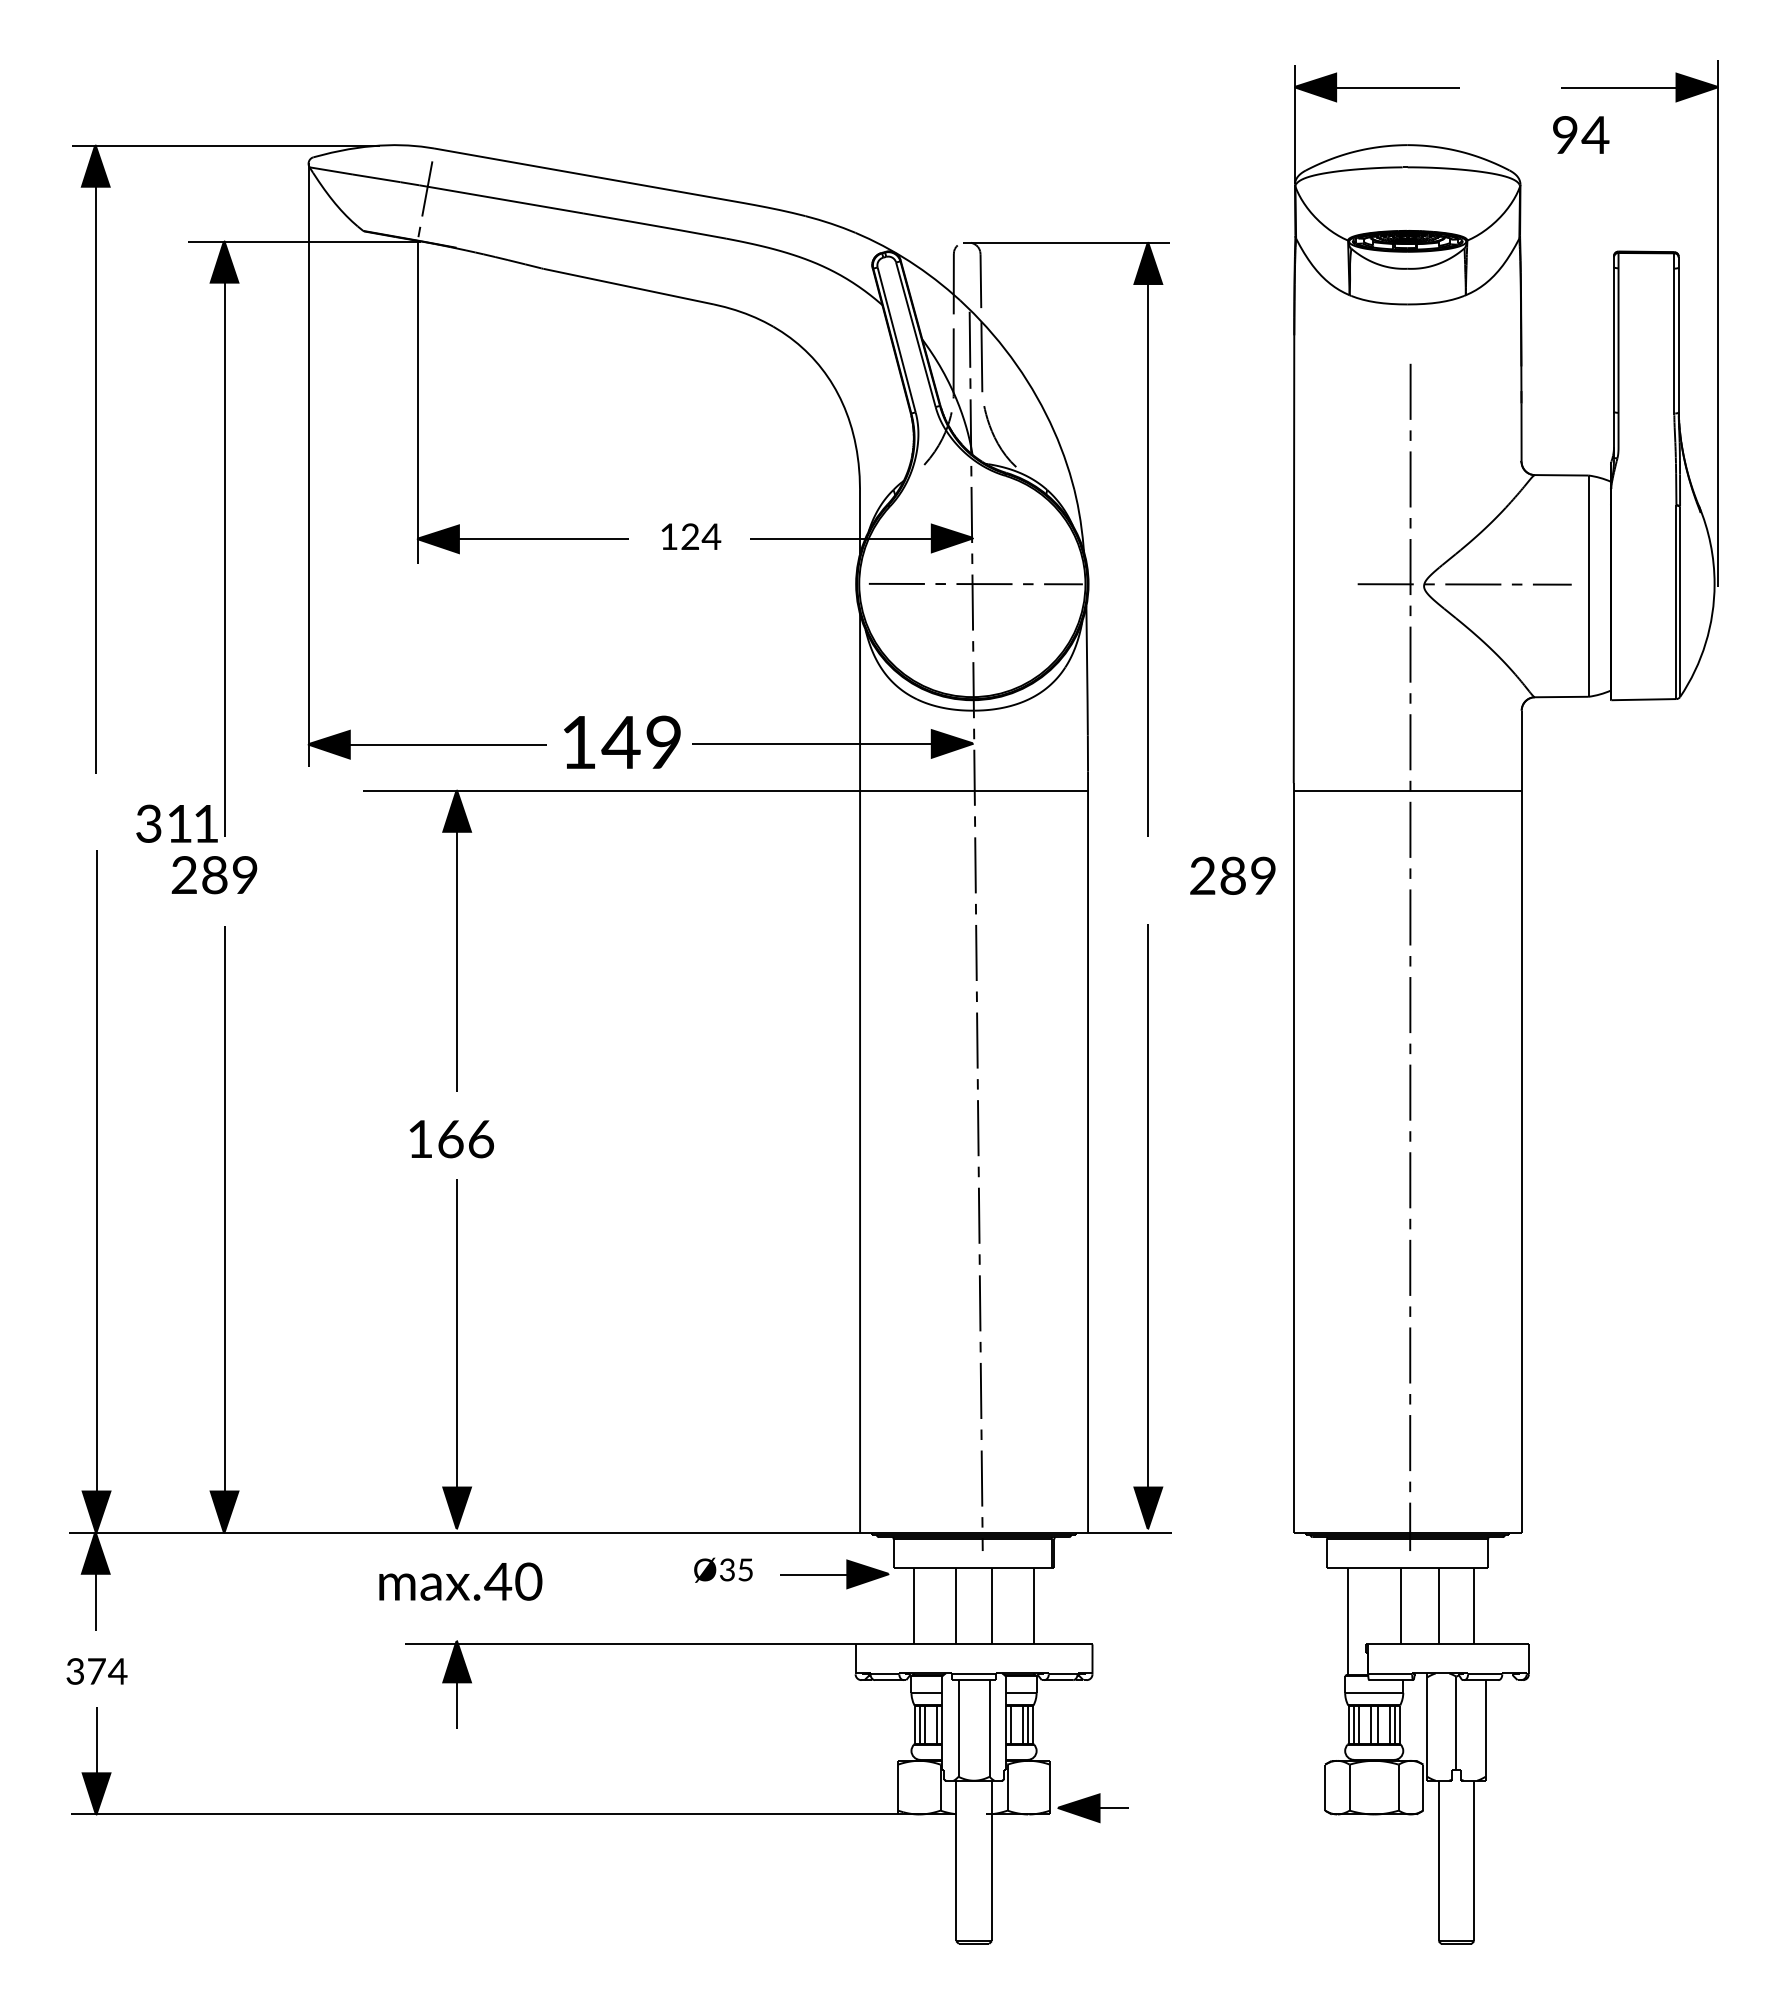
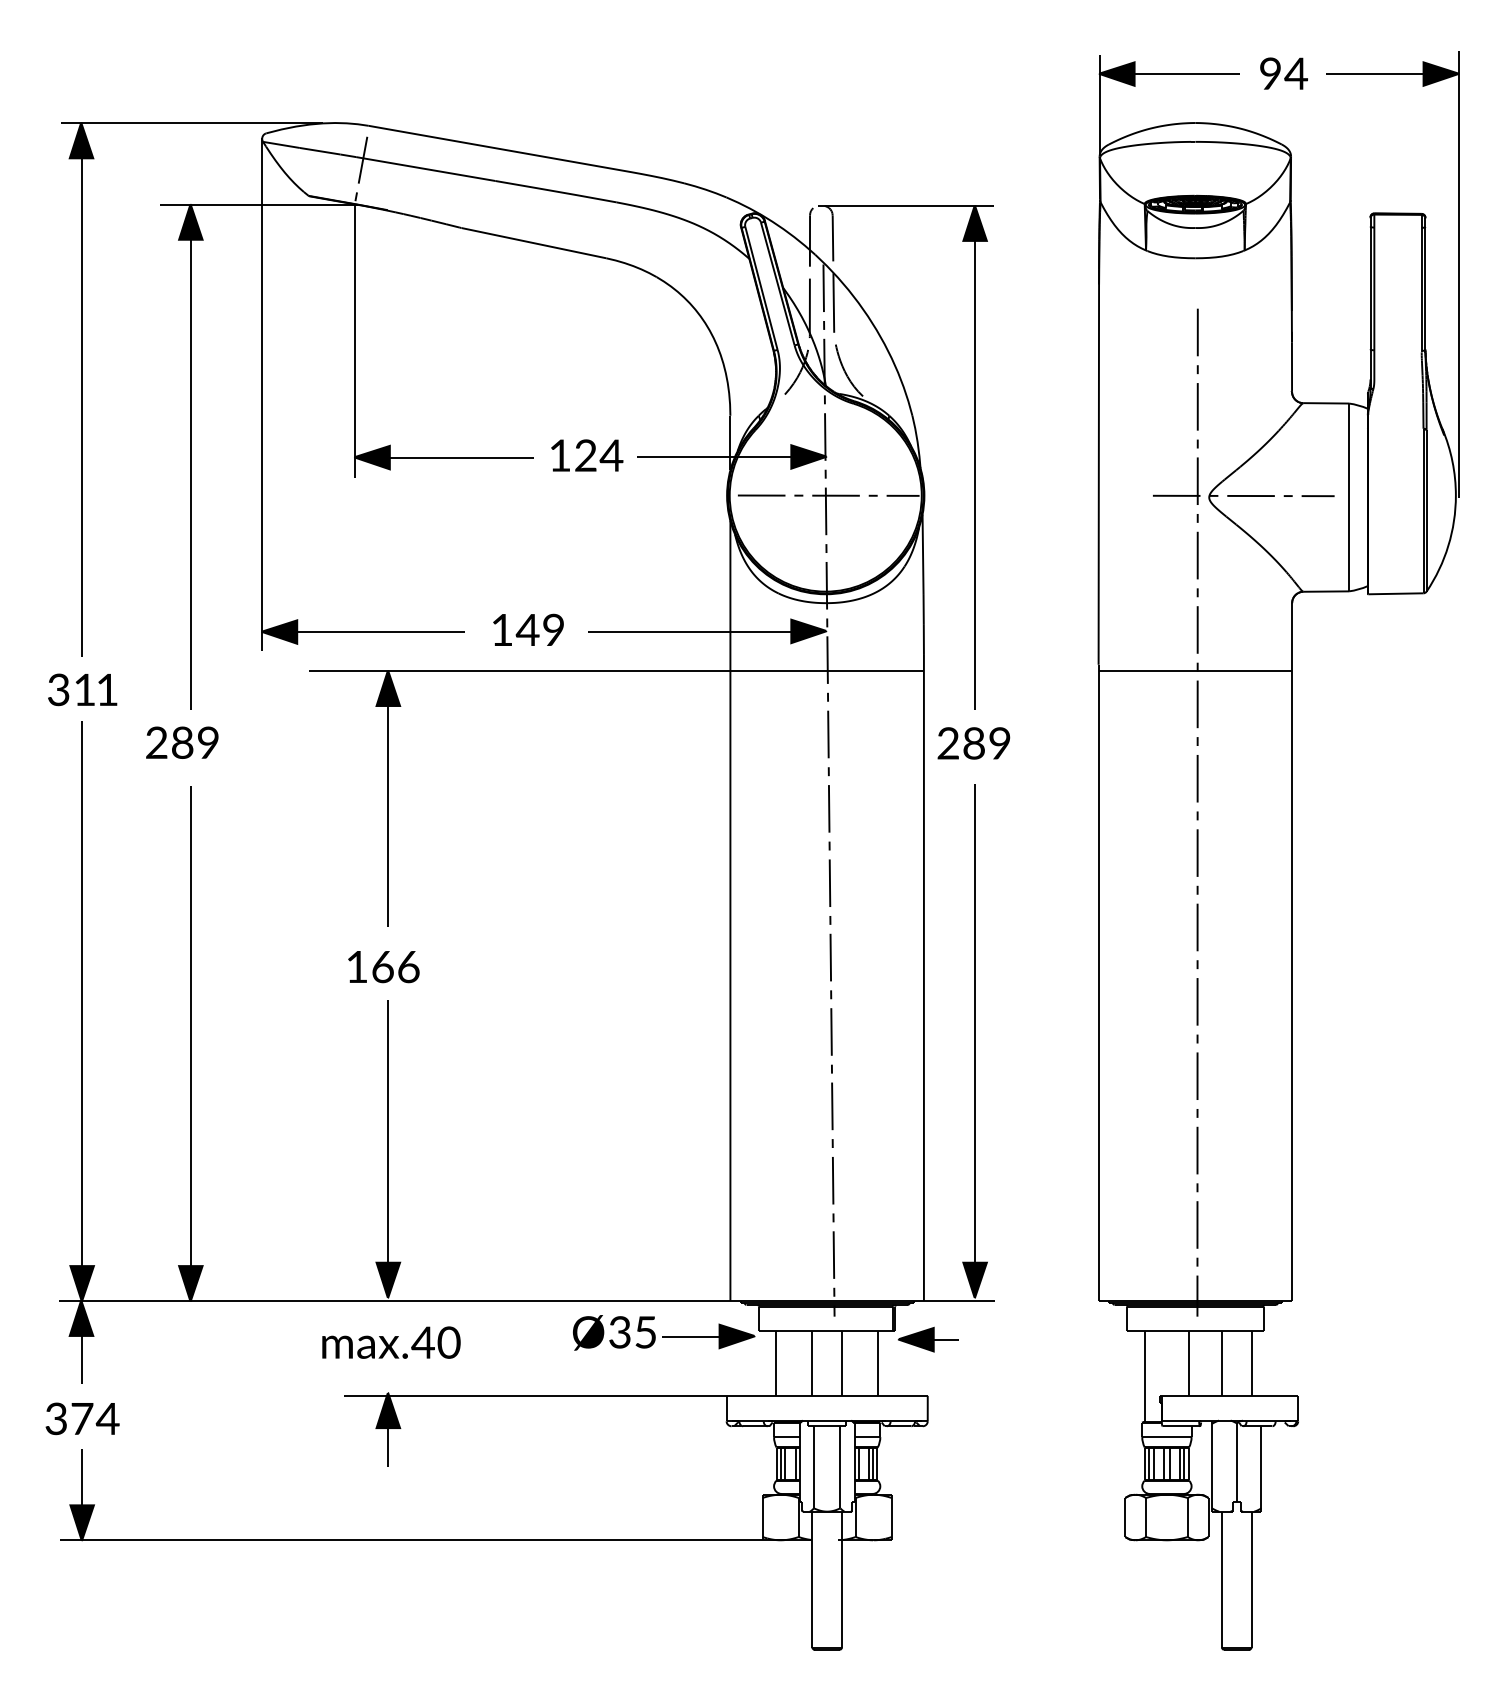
part: (1581, 134) -> (1284, 73), moved
part: (691, 536) -> (587, 455), size x1.43
part: (621, 741) -> (527, 629), size x0.71
part: (176, 823) -> (82, 689), moved
part: (1232, 875) -> (973, 743), moved
part: (723, 1570) -> (614, 1333), size x1.67
part: (96, 1671) -> (82, 1418), size x1.43
part: (1092, 1808) -> (927, 1339), moved

